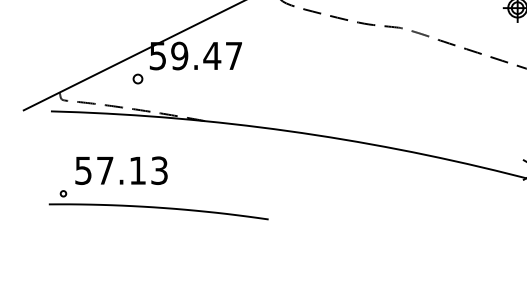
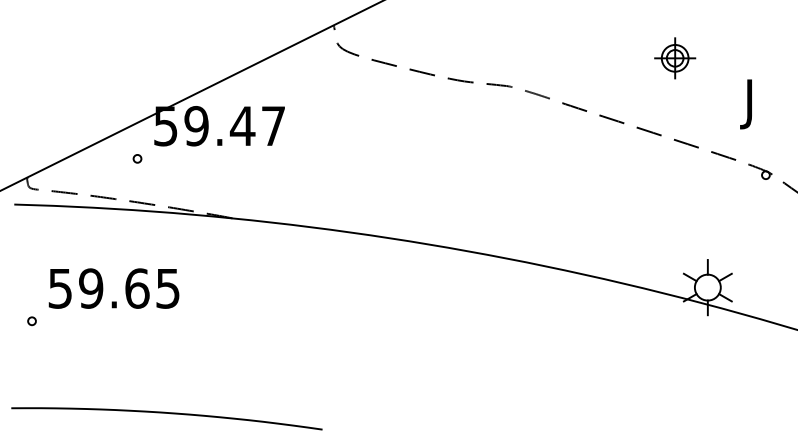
part: (137, 78) -> (137, 158), size x0.62
text: (132, 170) -> (129, 288), 57.13 -> 59.65
curve: (158, 208) -> (166, 413), moved

